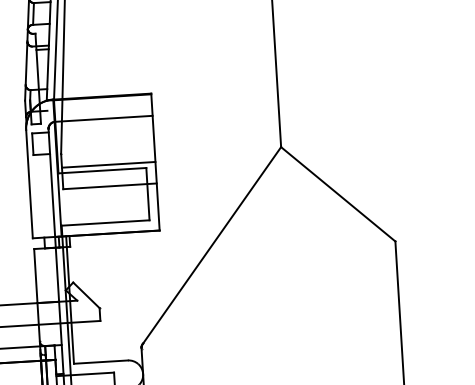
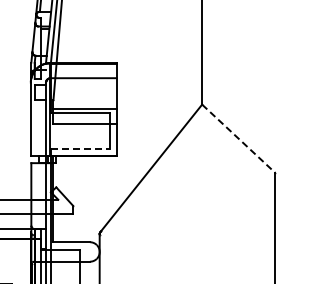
line: (339, 195) -> (239, 139), solid -> dashed
line: (105, 222) -> (80, 148), solid -> dashed

